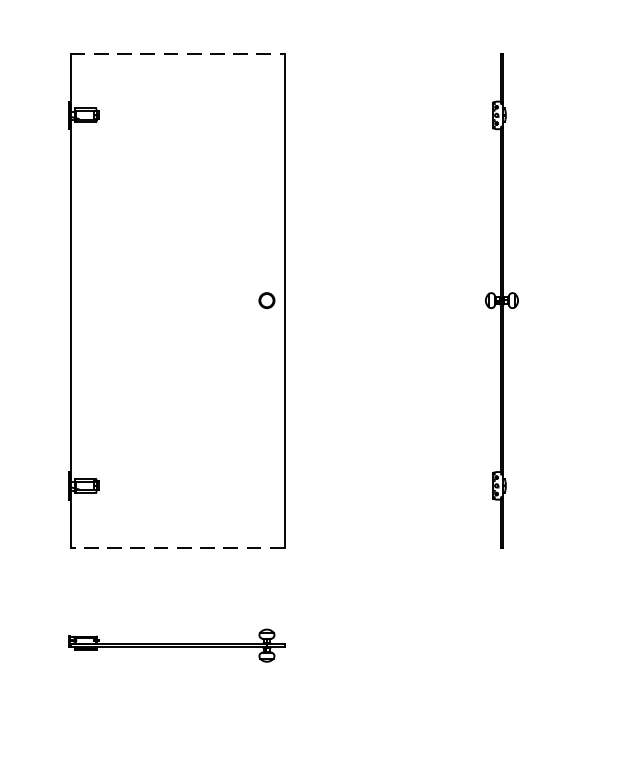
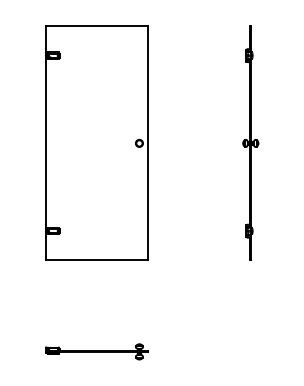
line: (178, 53) -> (97, 26), dashed -> solid
line: (178, 547) -> (97, 260), dashed -> solid
part: (176, 644) -> (96, 351), moved

